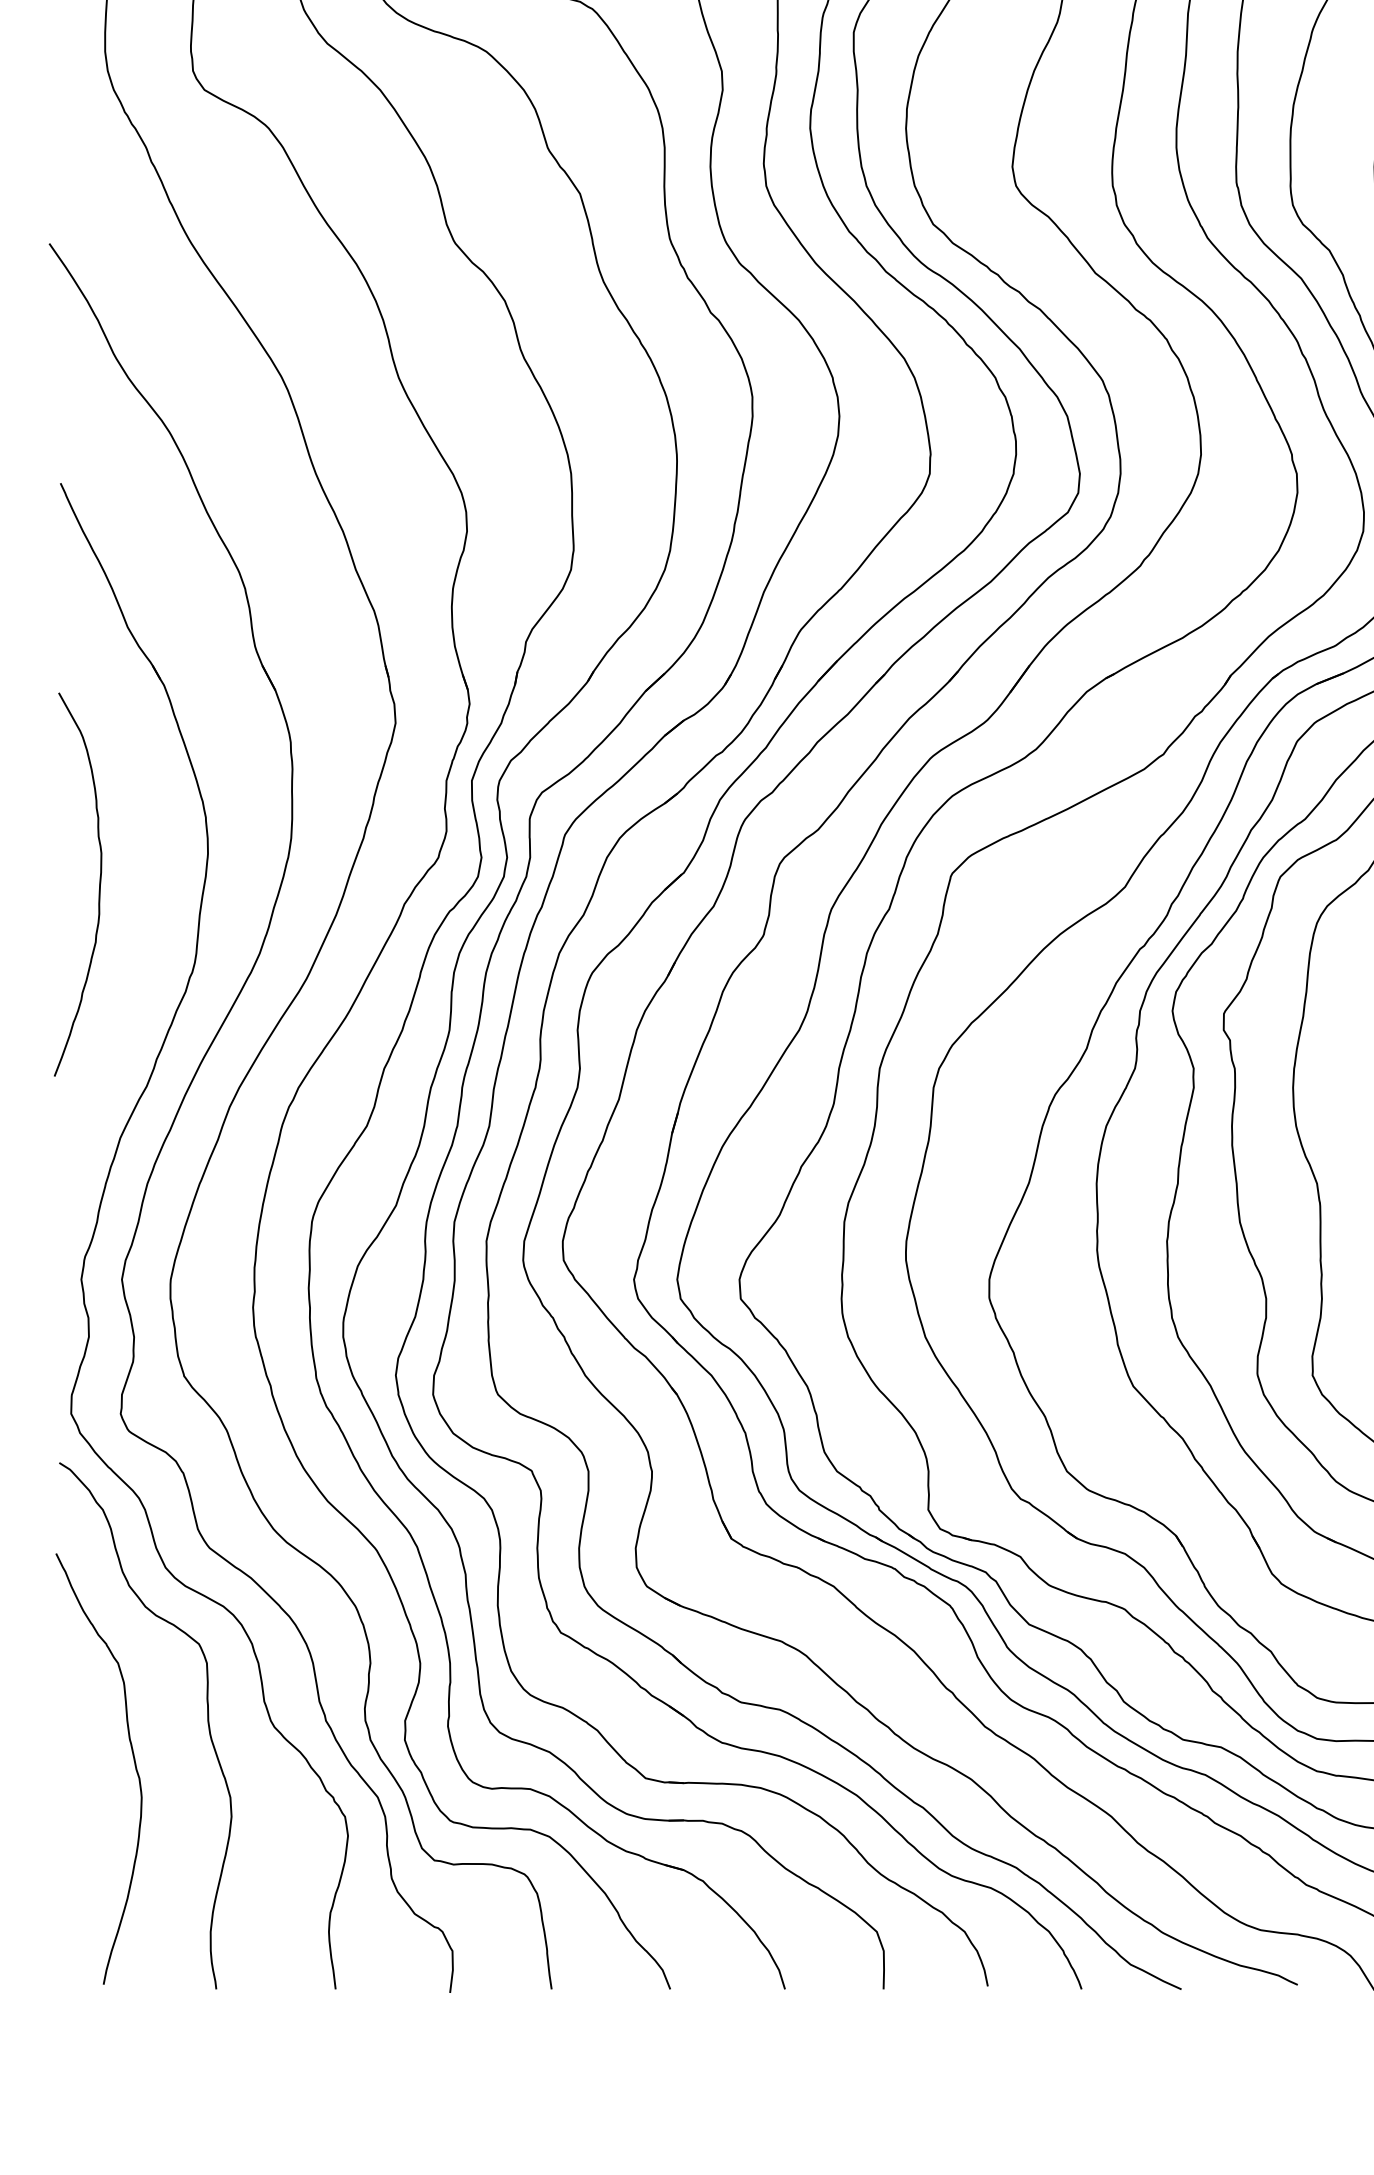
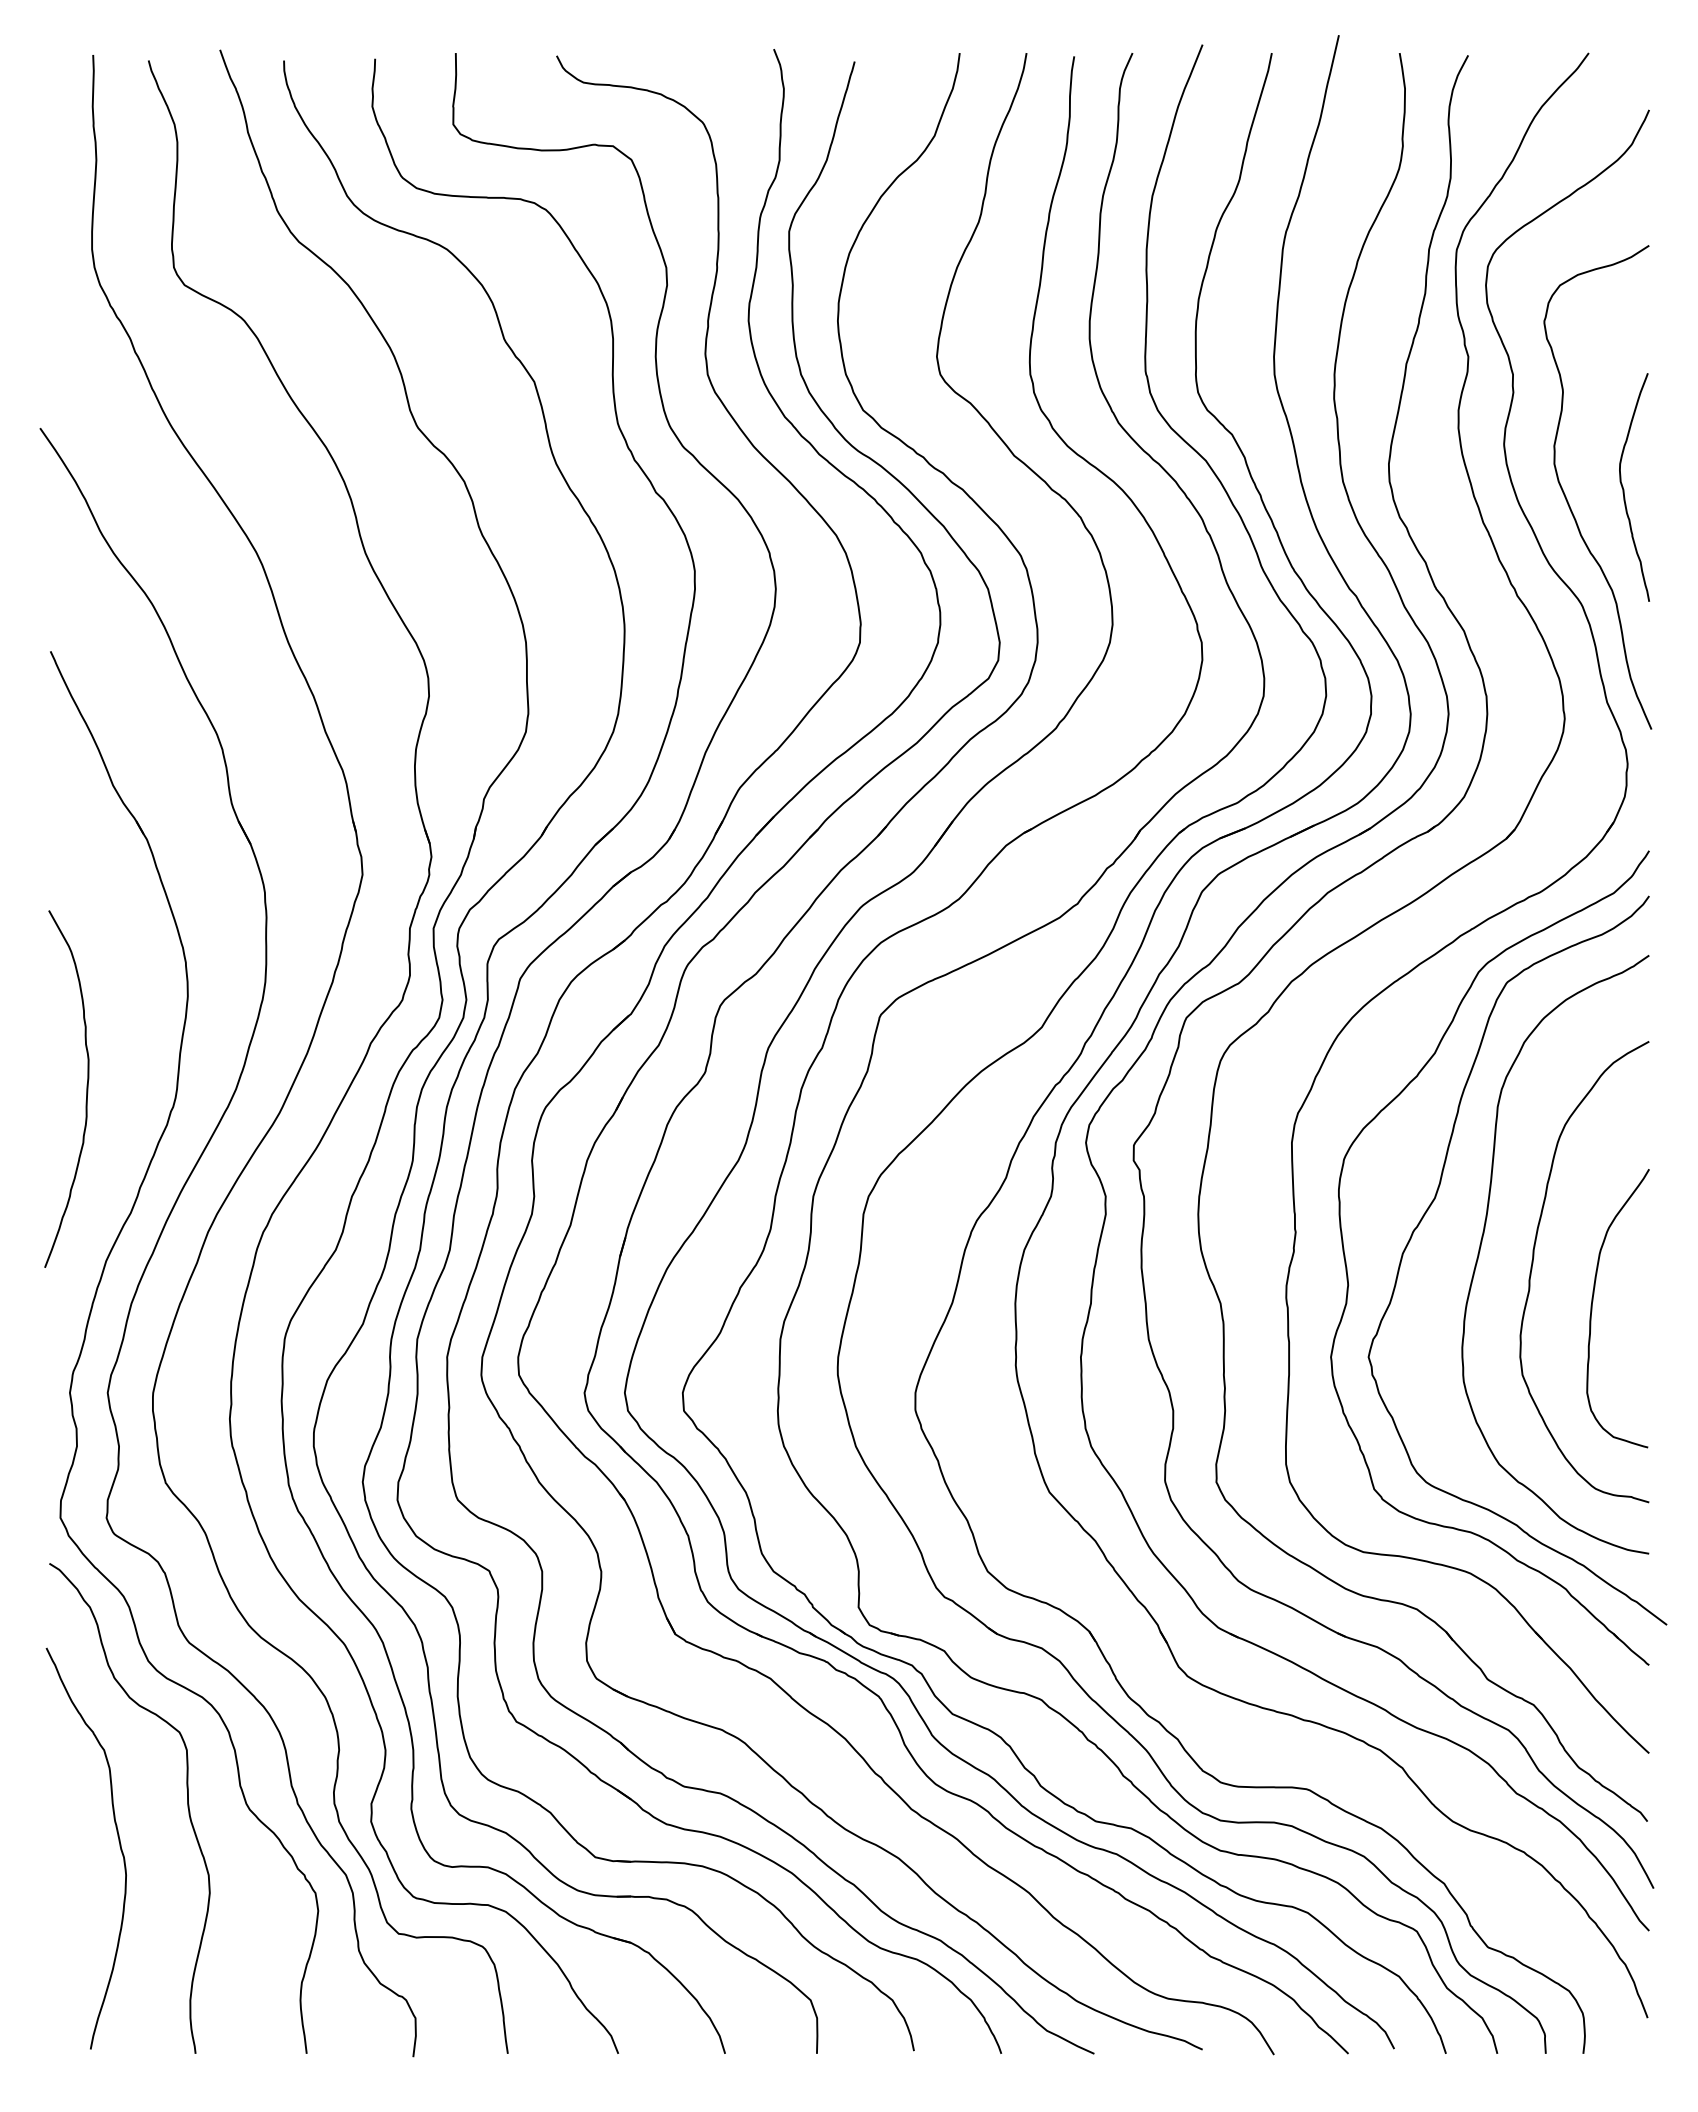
curve: (99, 883) -> (86, 1088), moved

